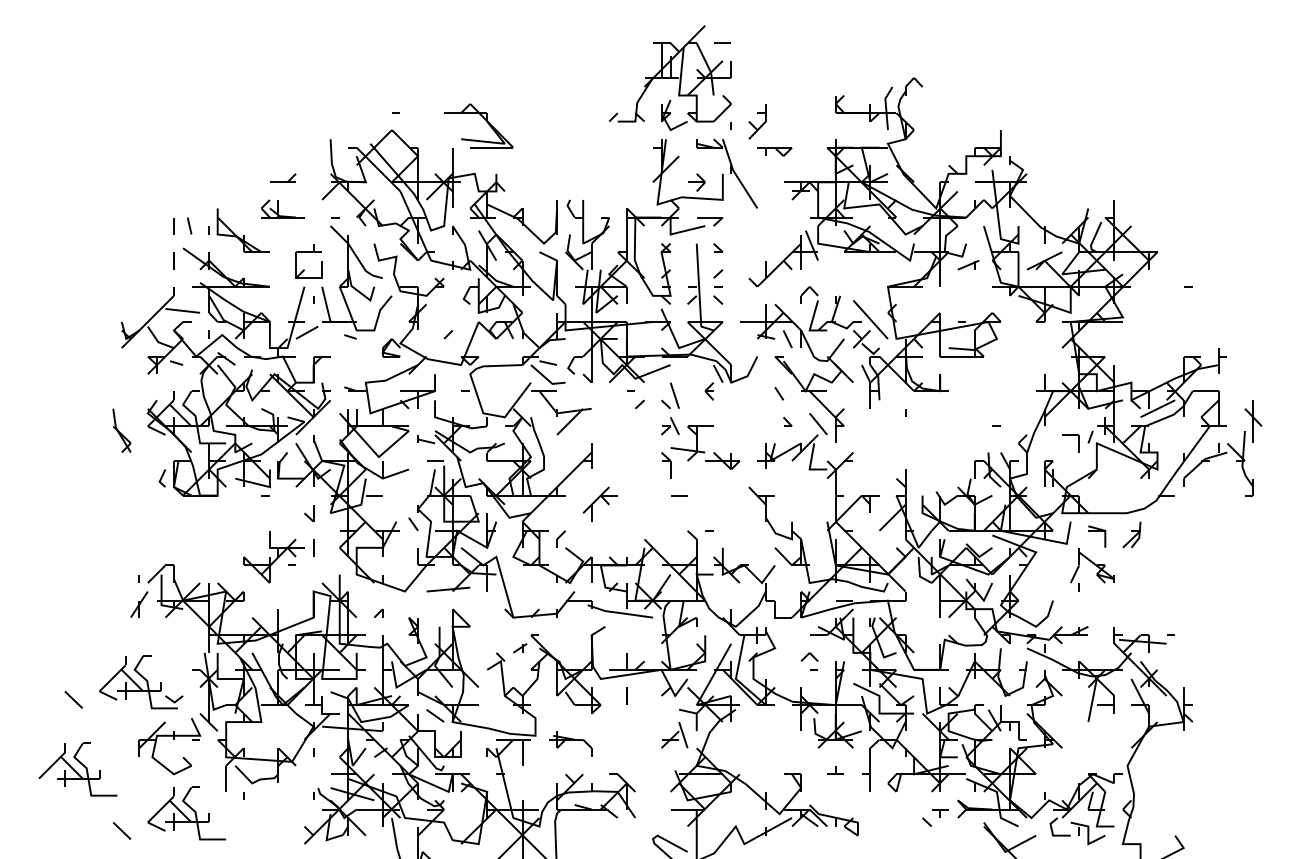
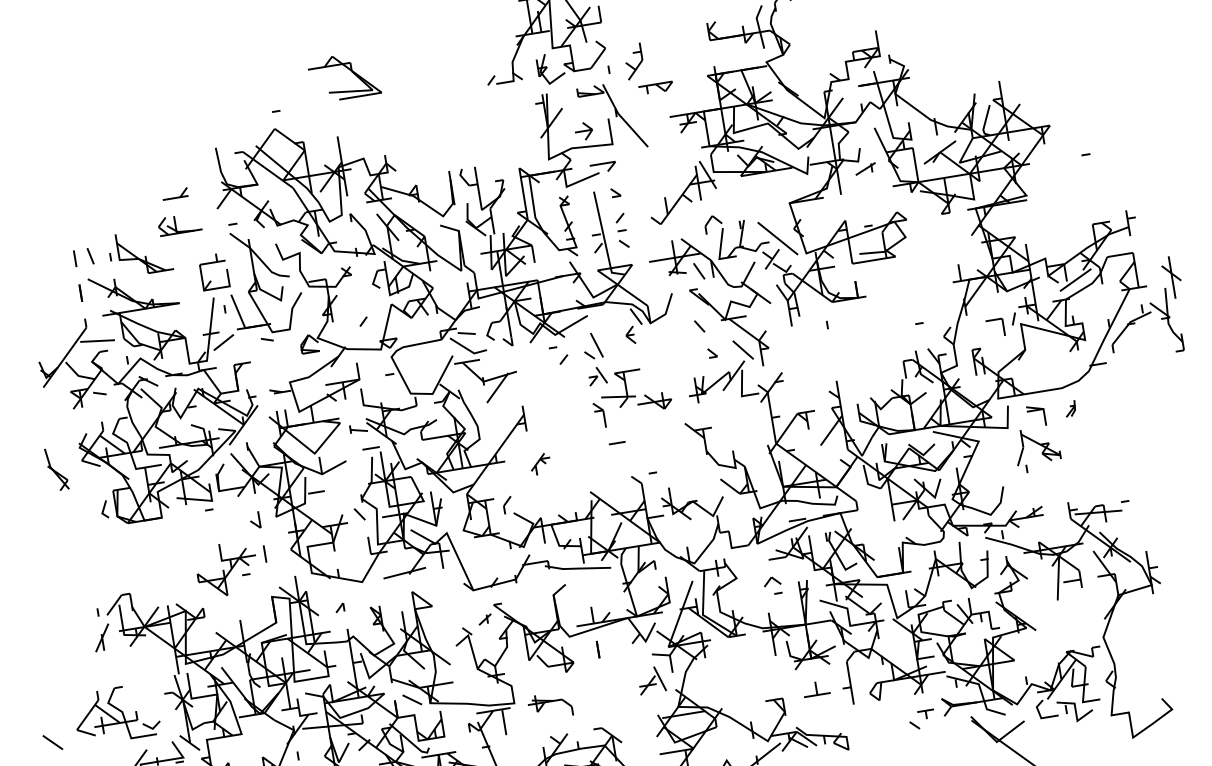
part: (484, 119) -> (348, 69), moved
part: (599, 503) -> (539, 463), size x0.6
part: (1131, 534) -> (1069, 408), size x0.6
part: (835, 770) -> (816, 689), size x1.6

